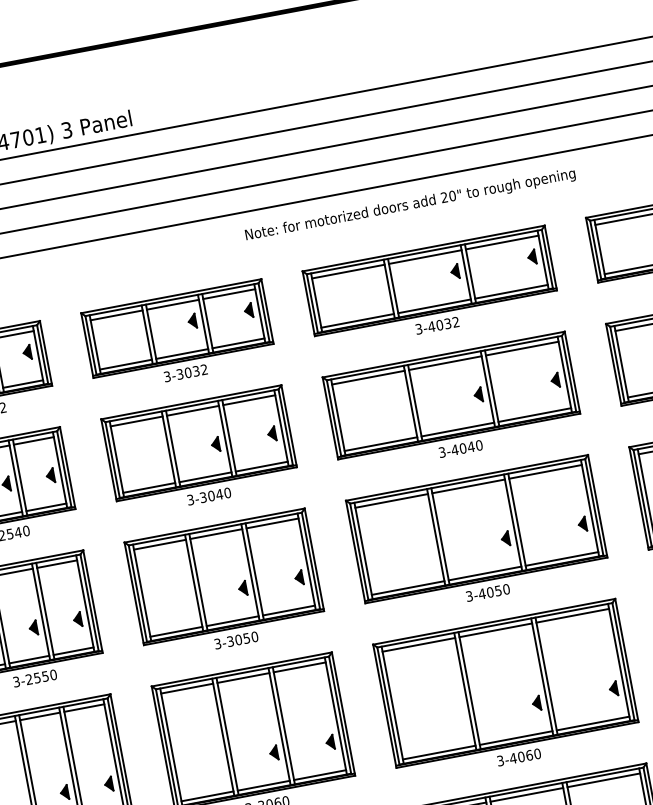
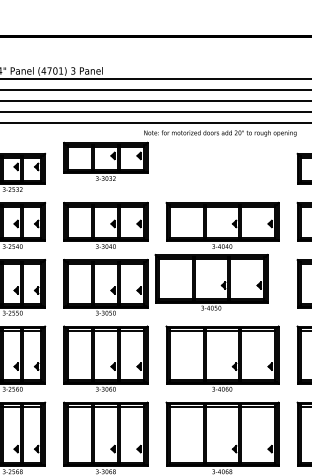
part: (430, 286) -> (222, 171), removed
part: (177, 334) -> (105, 160), moved
part: (478, 537) -> (211, 282), moved

